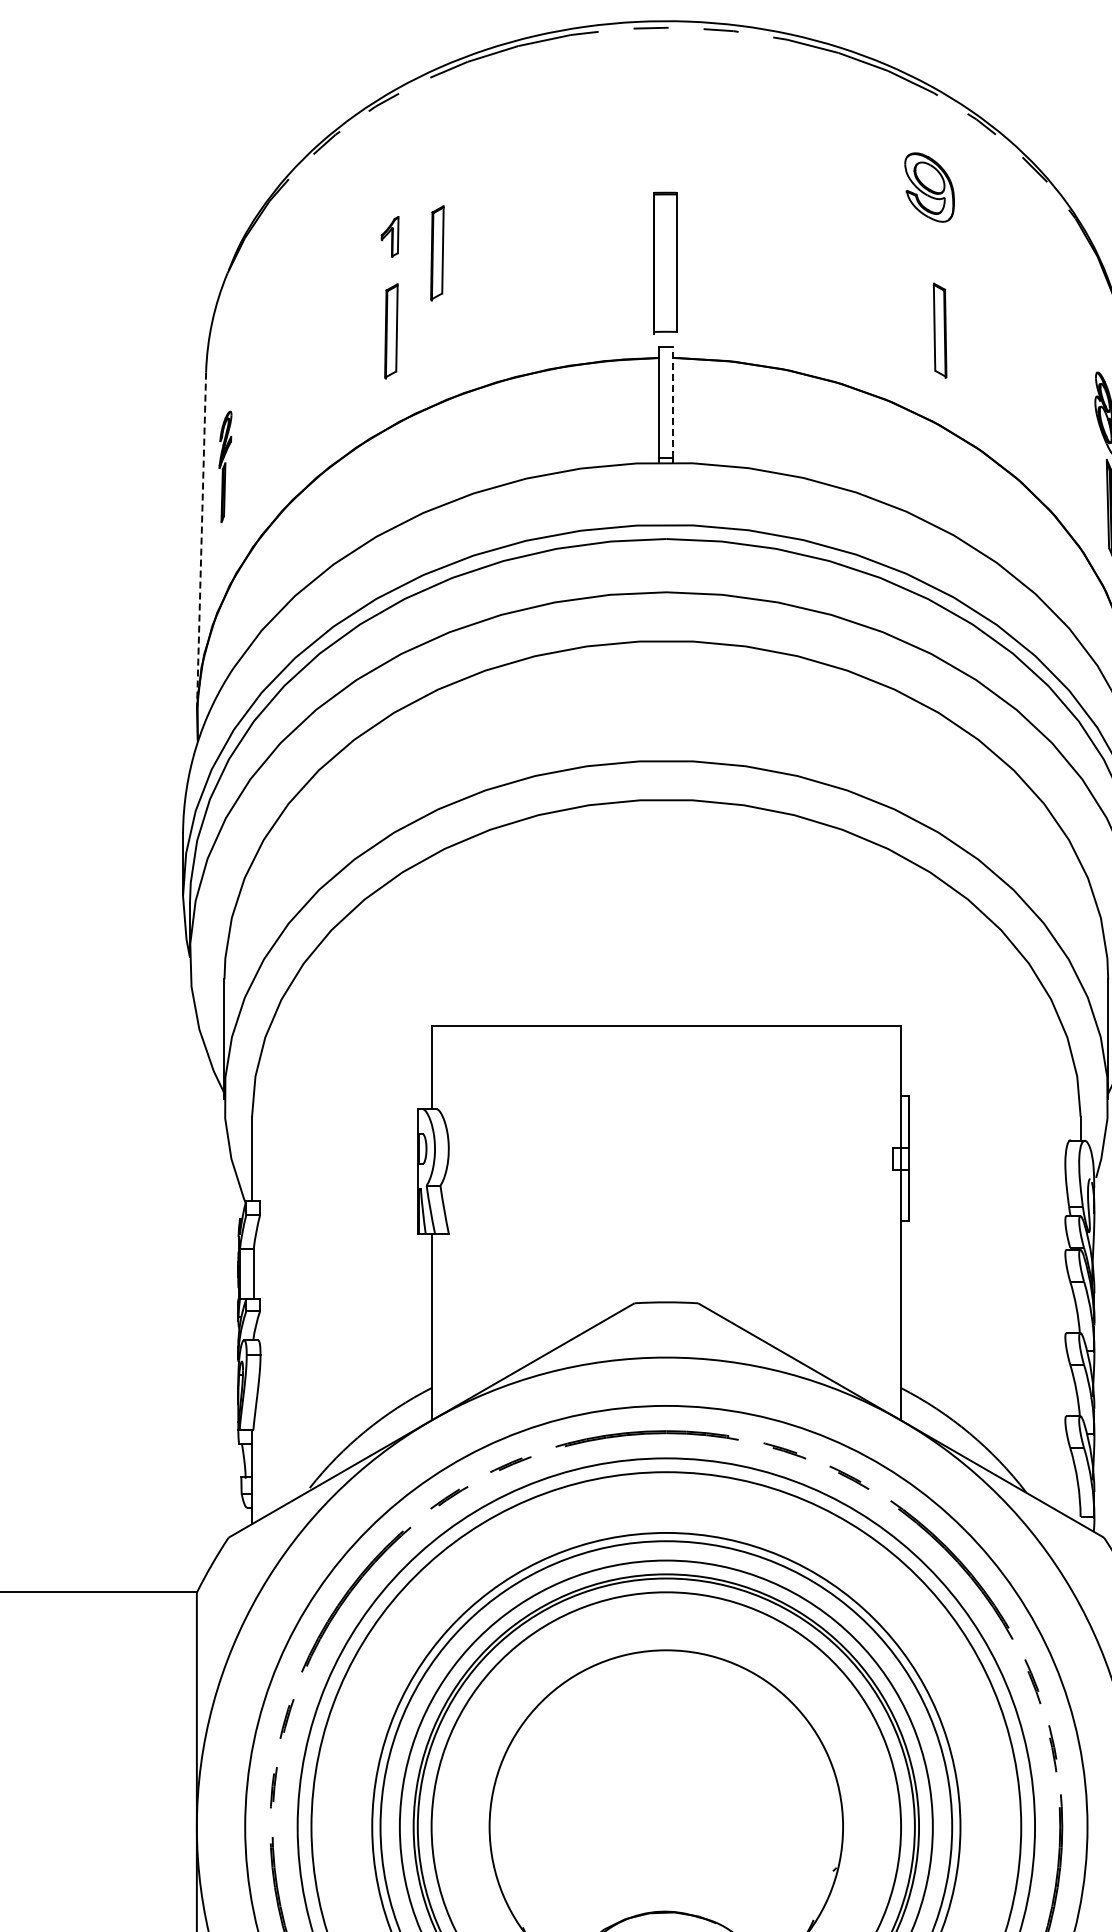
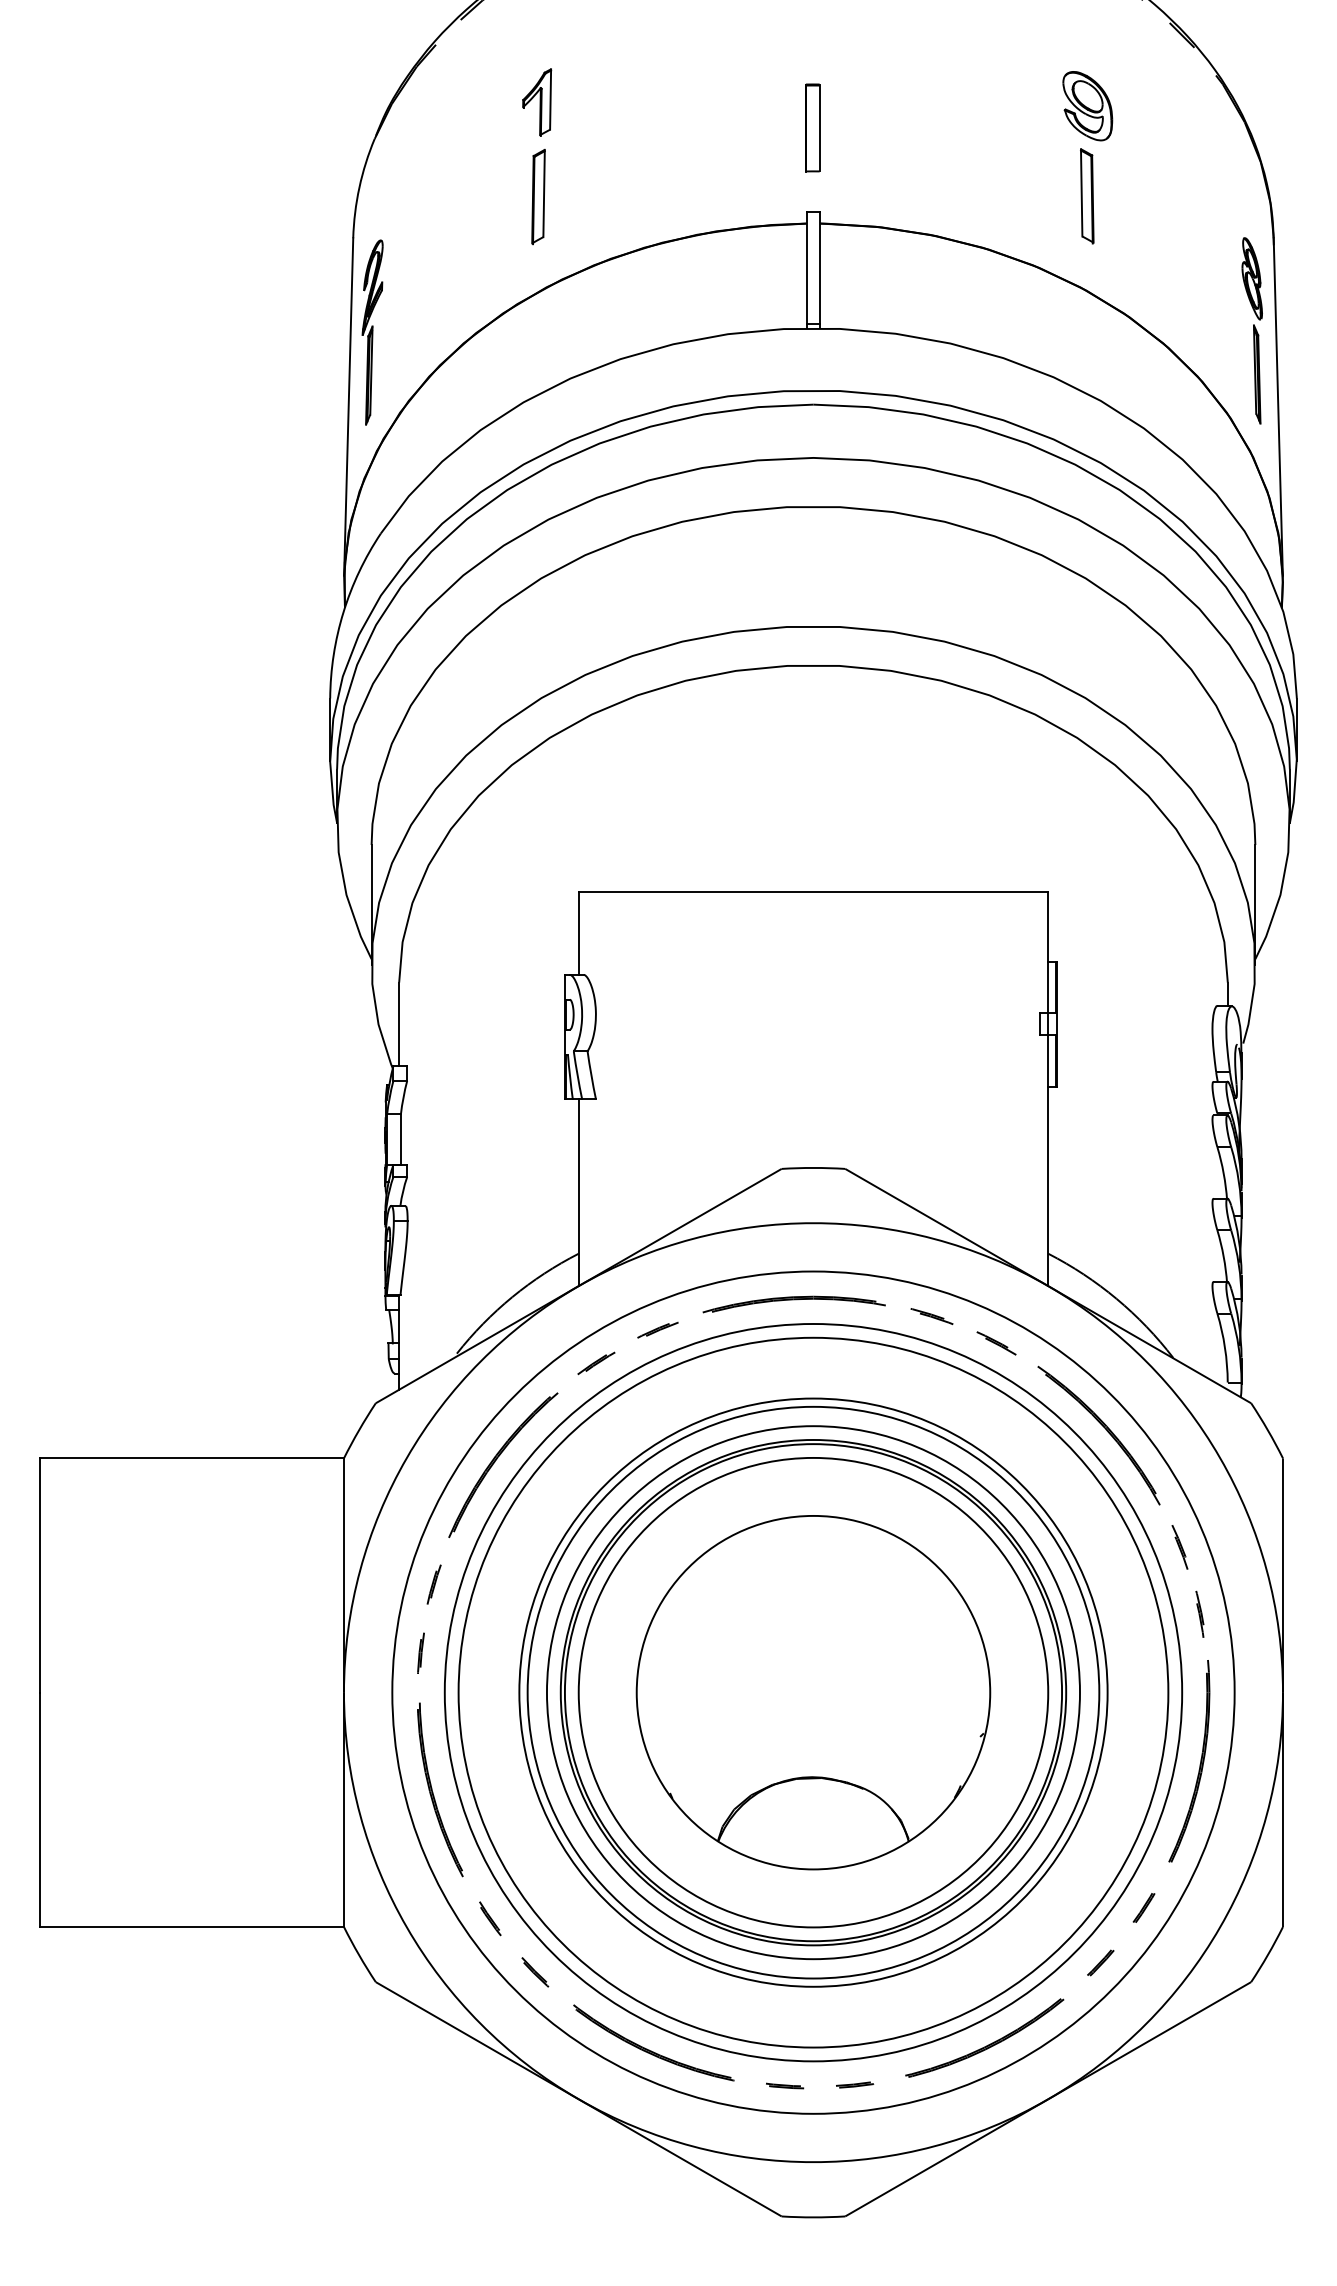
part: (929, 187) -> (1087, 106), moved
part: (390, 236) -> (537, 102), size x1.67
part: (437, 253) -> (584, 119), removed
part: (665, 261) -> (812, 127), size x0.62
line: (673, 402) -> (820, 268), dashed -> solid
part: (225, 466) -> (372, 332), size x1.67
line: (201, 540) -> (348, 406), dashed -> solid

